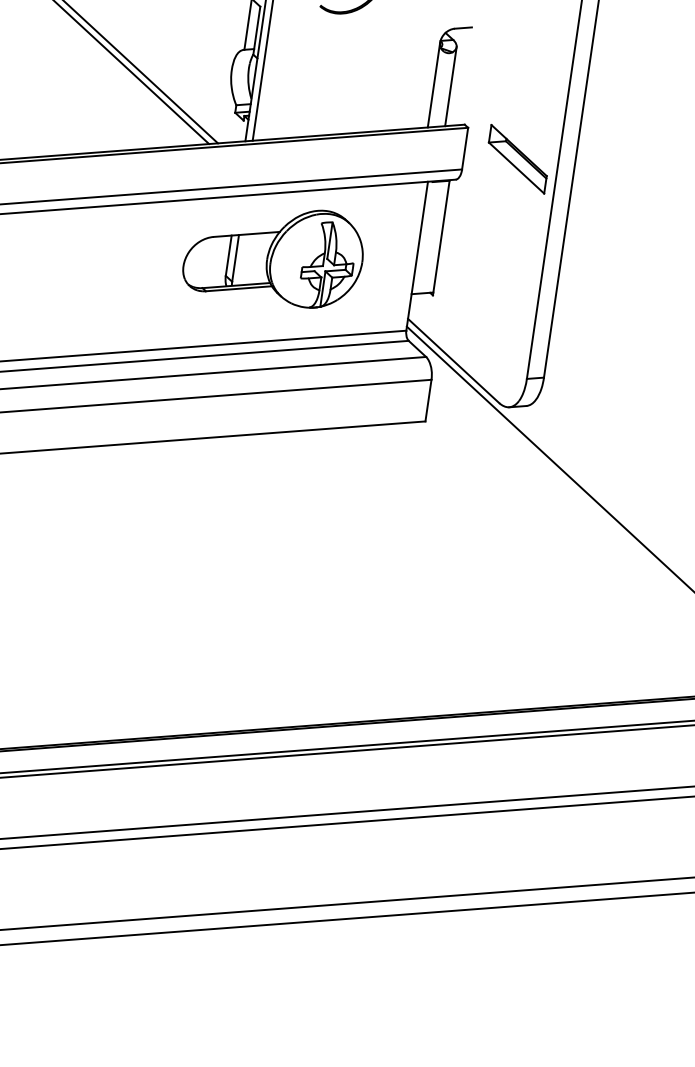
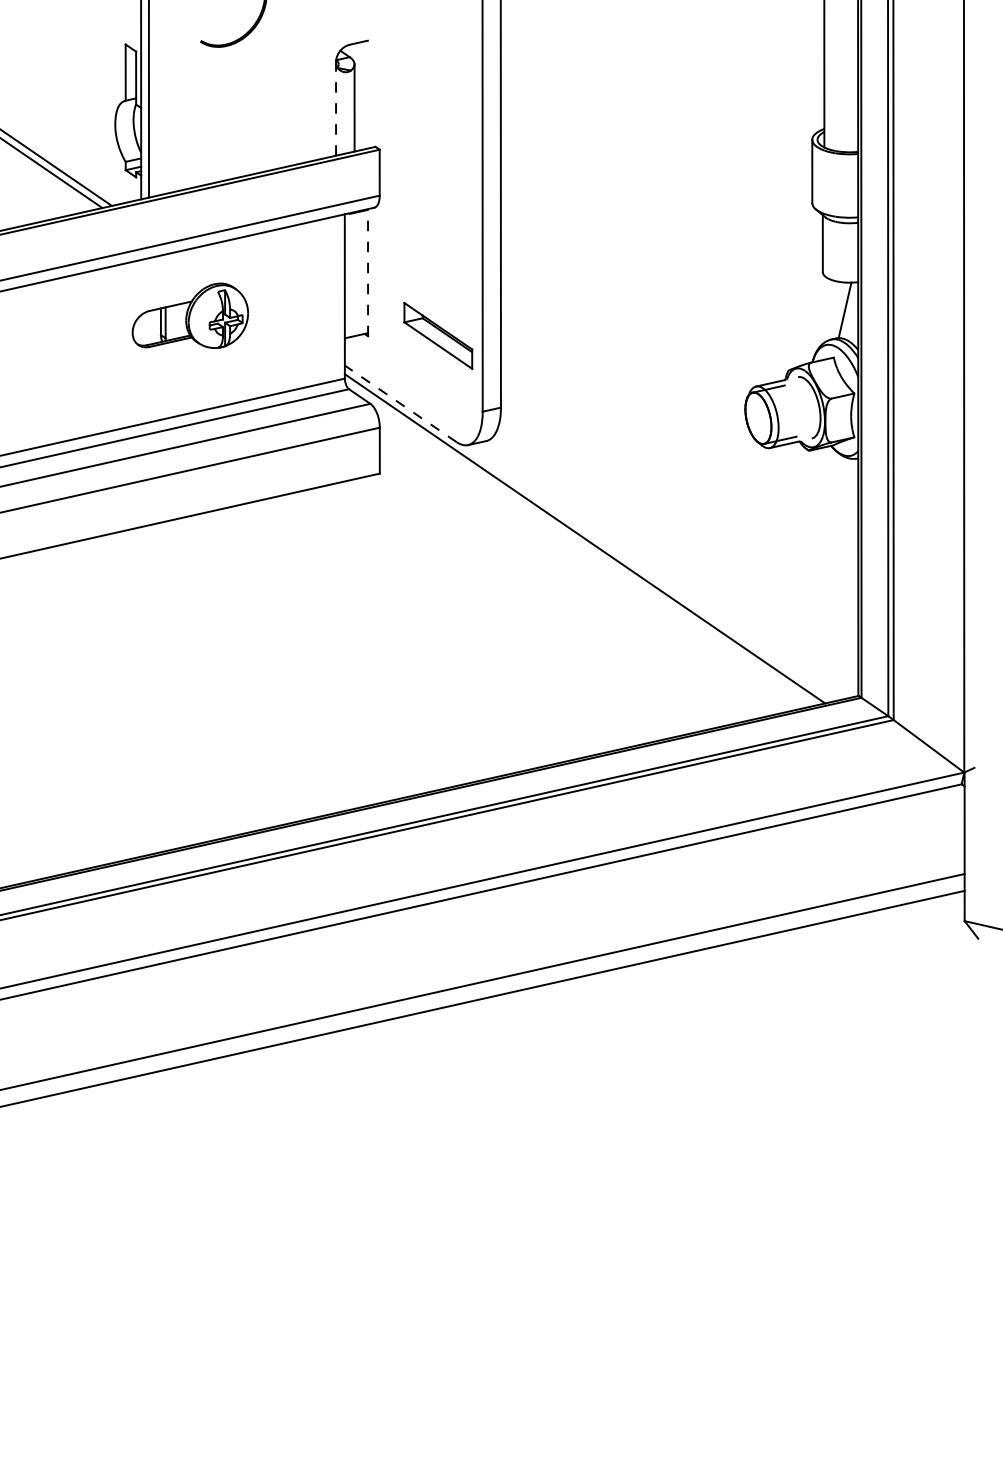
line: (434, 85) -> (336, 109), solid -> dashed
part: (518, 158) -> (438, 335), moved
line: (441, 238) -> (368, 273), solid -> dashed
part: (274, 253) -> (190, 315), size x0.6
line: (453, 360) -> (400, 403), solid -> dashed

